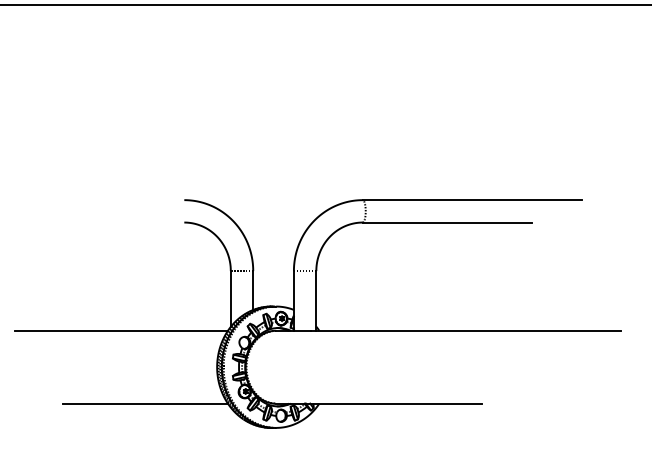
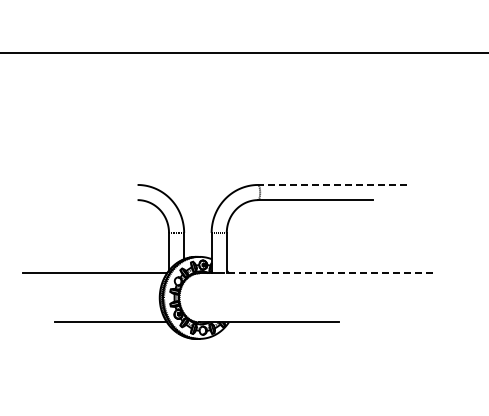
line: (471, 199) -> (331, 184), solid -> dashed
line: (466, 331) -> (328, 273), solid -> dashed

